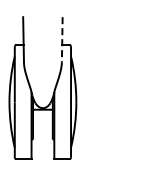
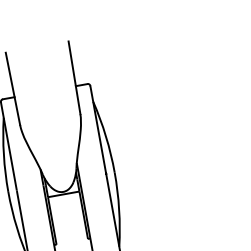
line: (62, 39) -> (74, 77), dashed -> solid

